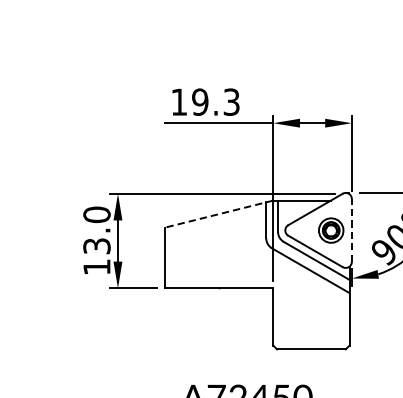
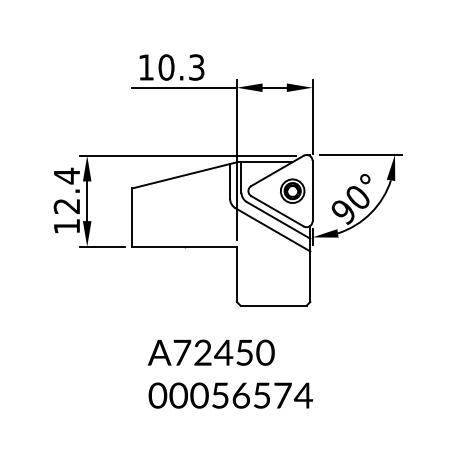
text: (200, 102) -> (166, 67), 19.3 -> 10.3
line: (218, 214) -> (184, 175), dashed -> solid
text: (96, 229) -> (66, 190), 13.0 -> 12.4
line: (351, 229) -> (312, 190), dashed -> solid

